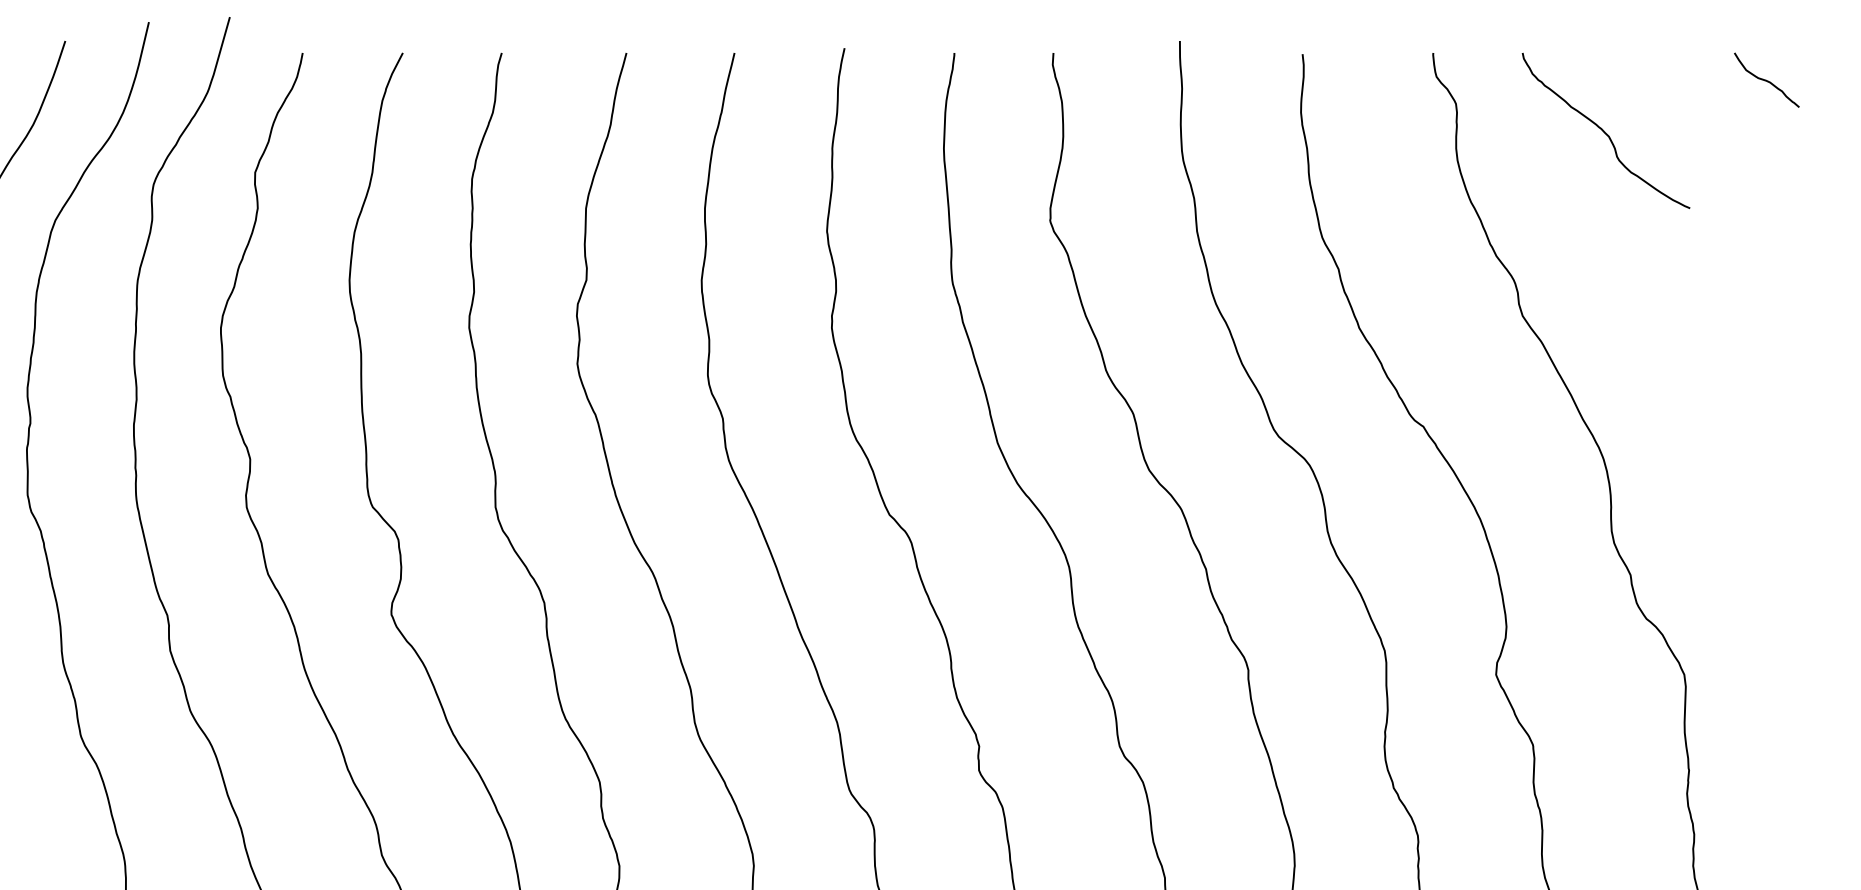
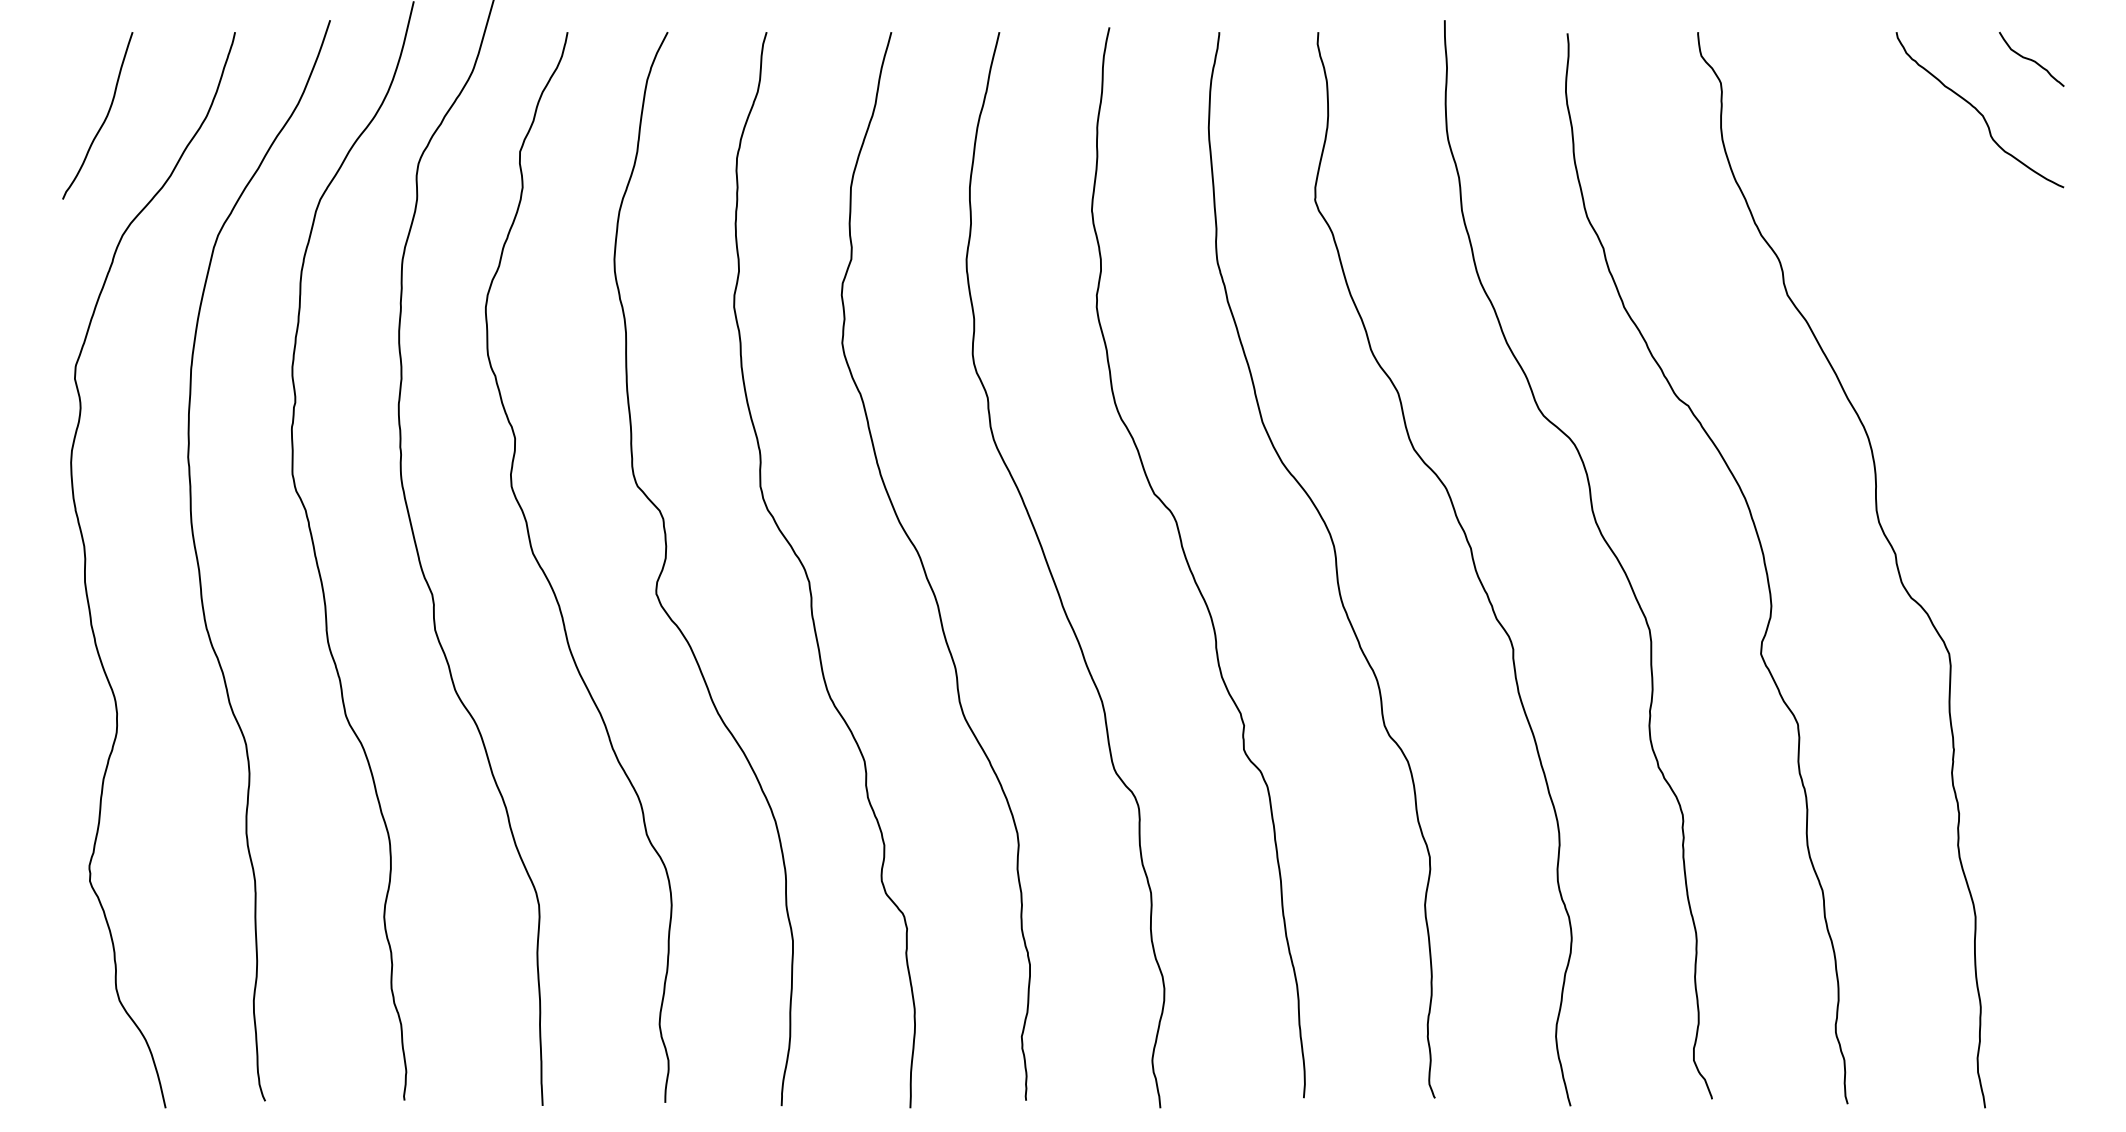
curve: (1604, 131) -> (1978, 110), moved

